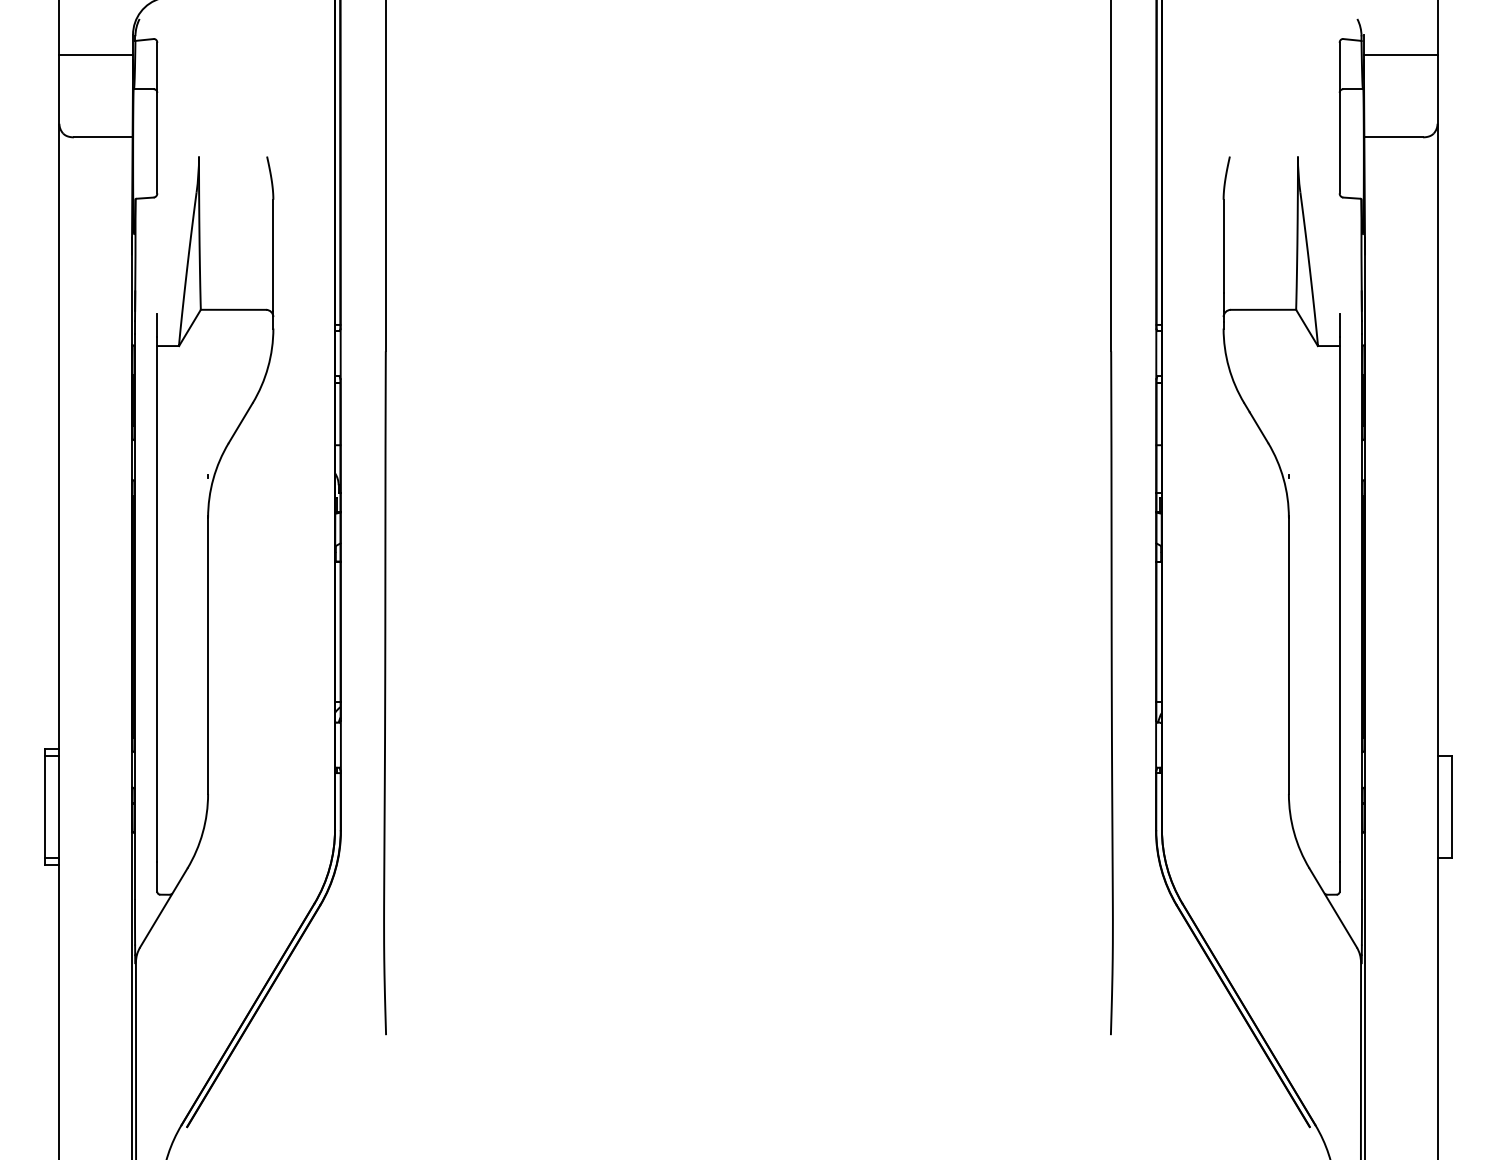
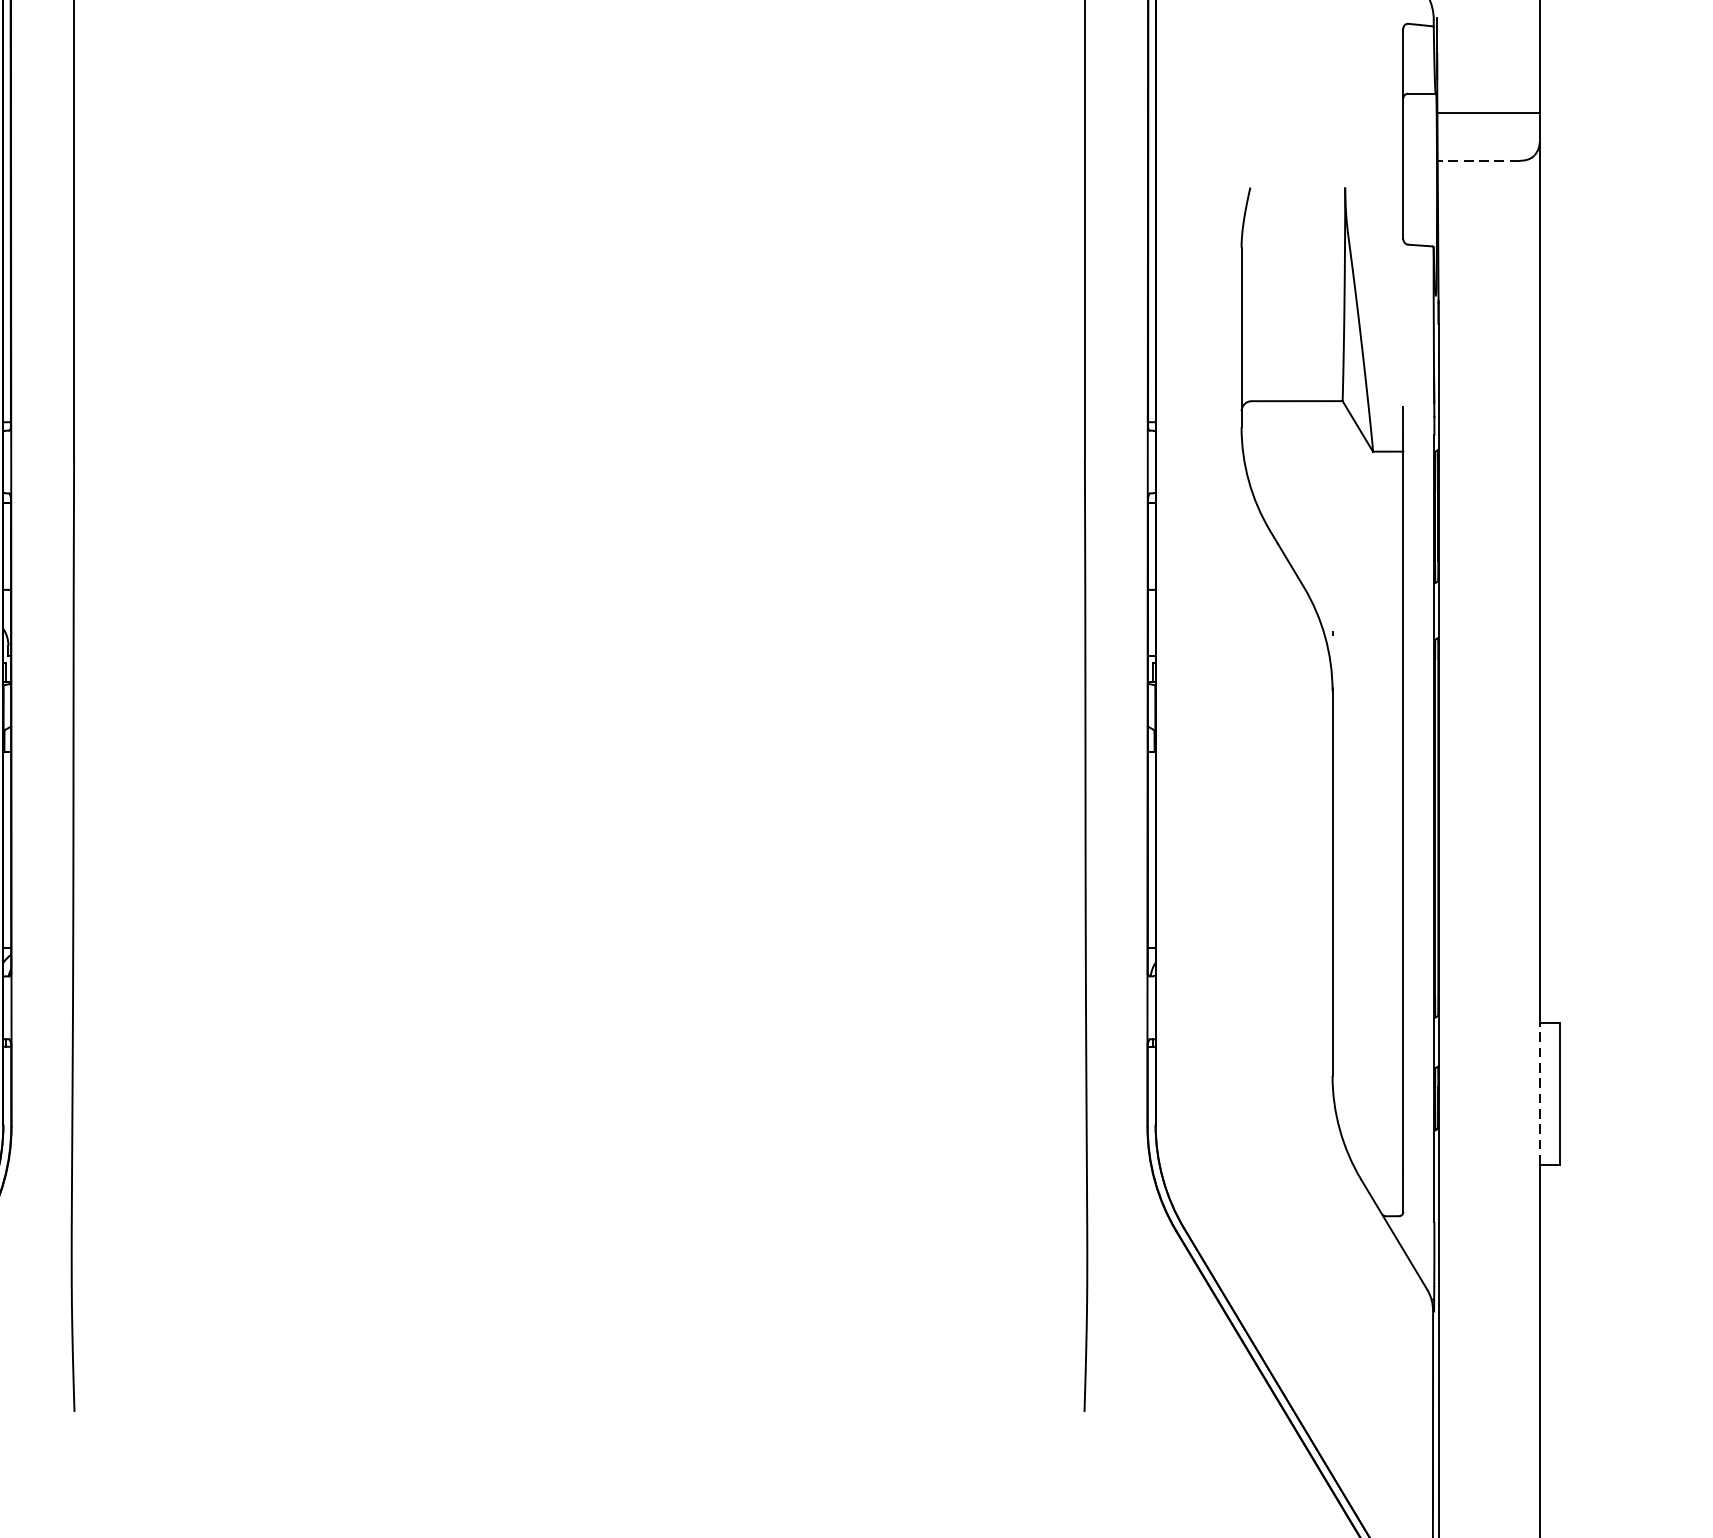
line: (1400, 54) -> (1488, 112), moved
line: (1393, 137) -> (1478, 161), solid -> dashed
line: (1437, 806) -> (1539, 1093), solid -> dashed

